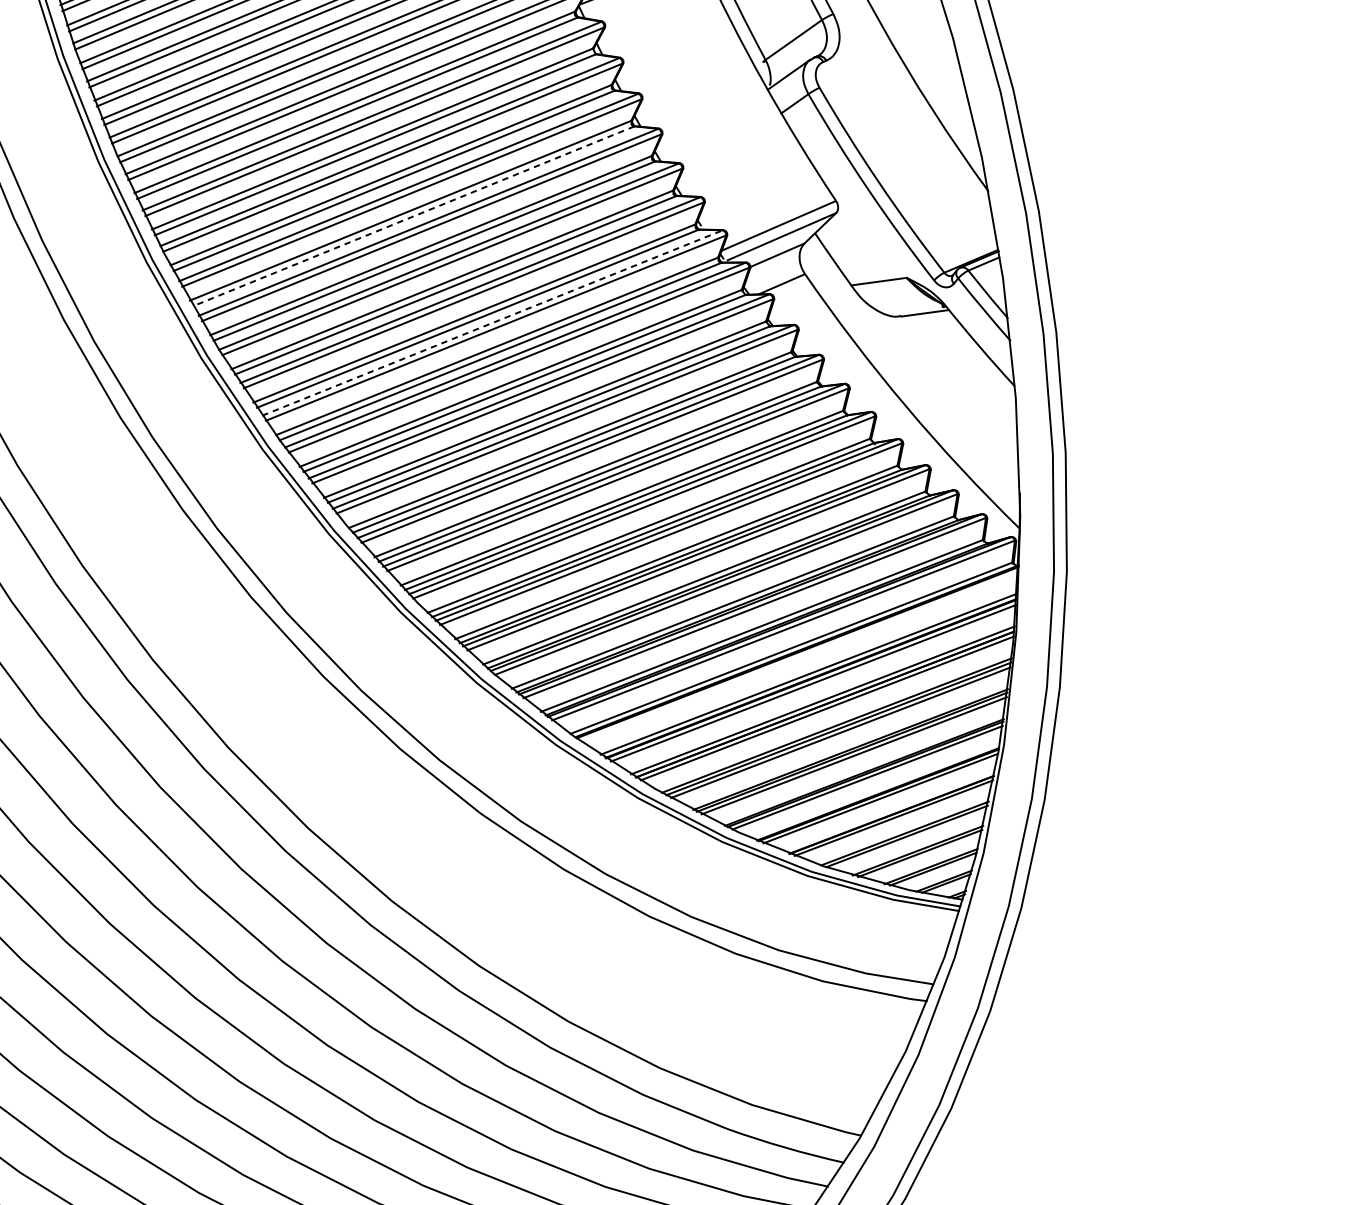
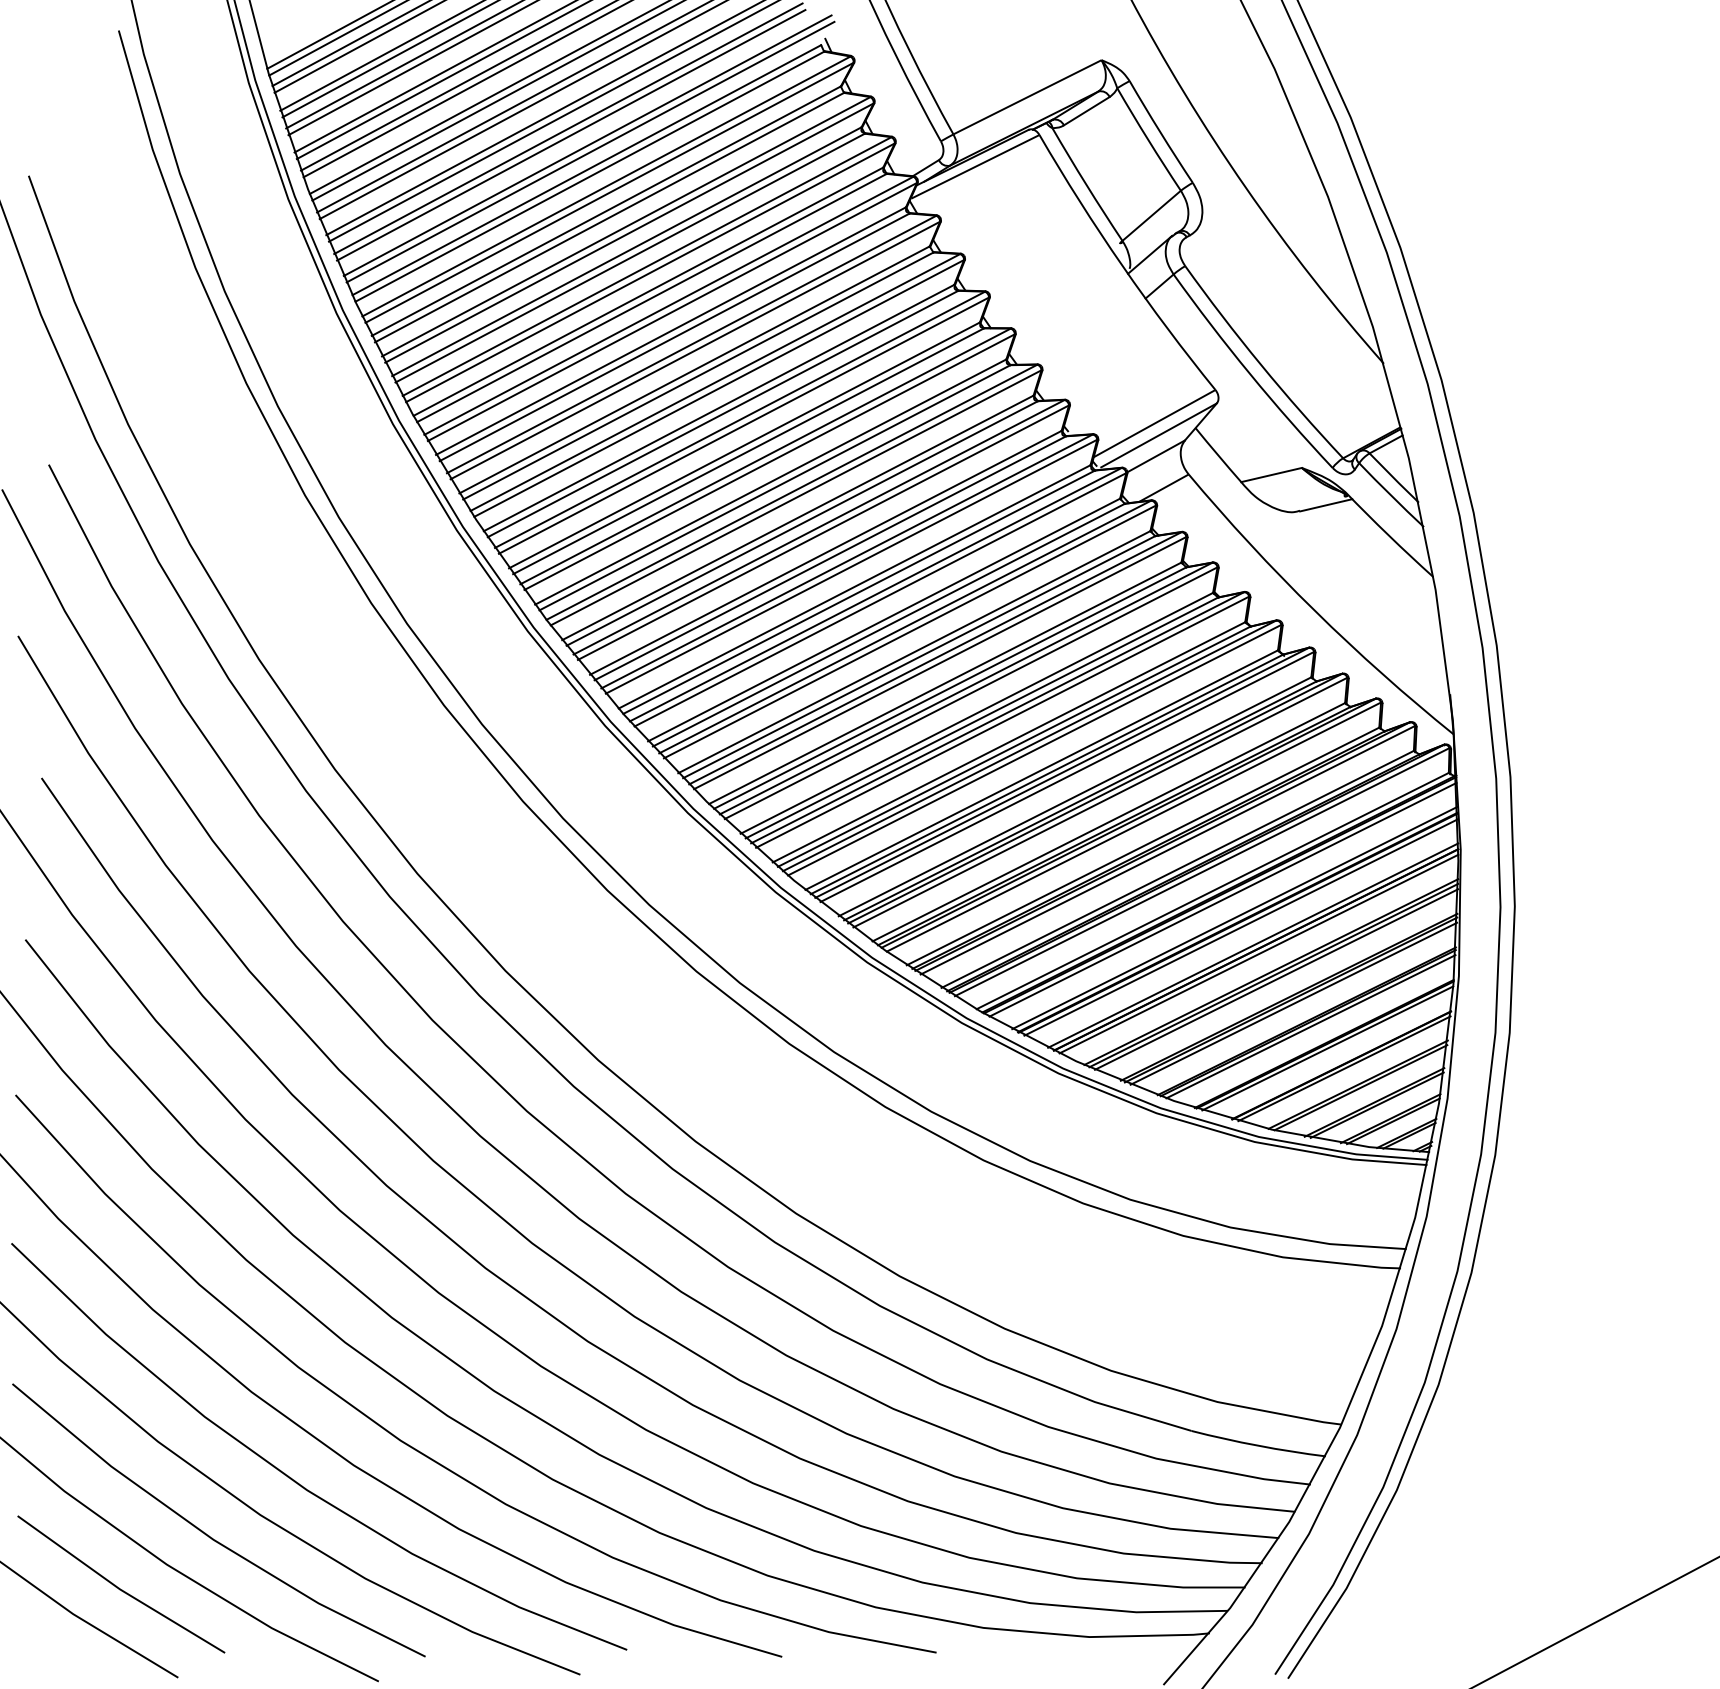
line: (413, 216) -> (748, 451), dashed -> solid
line: (492, 323) -> (847, 561), dashed -> solid
line: (799, 656) -> (1222, 899), added

